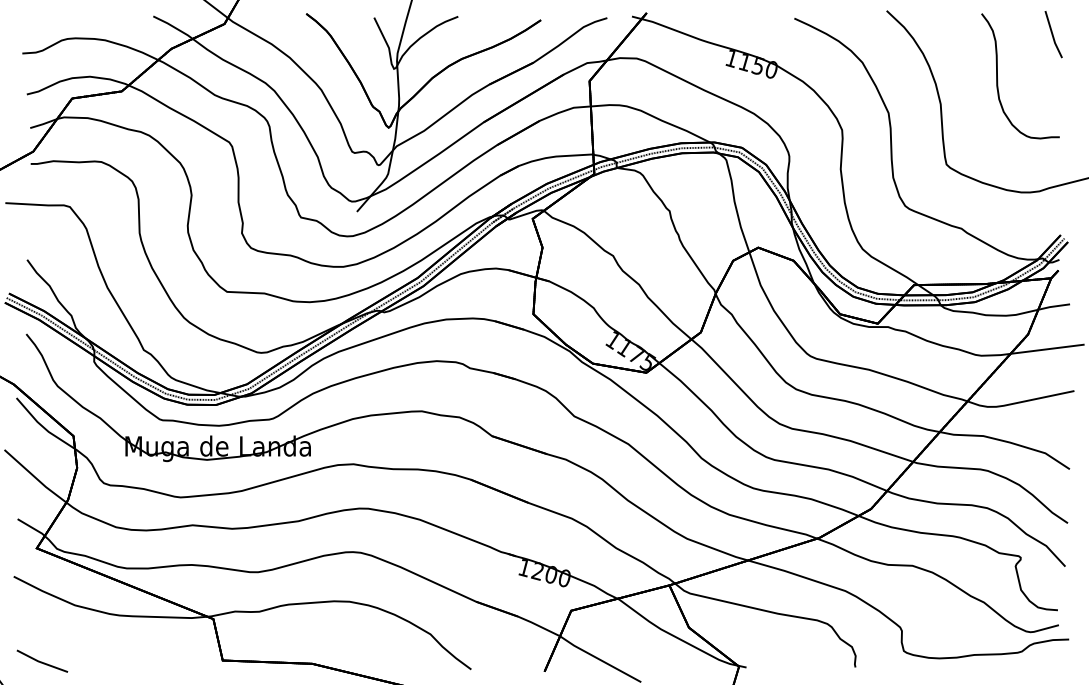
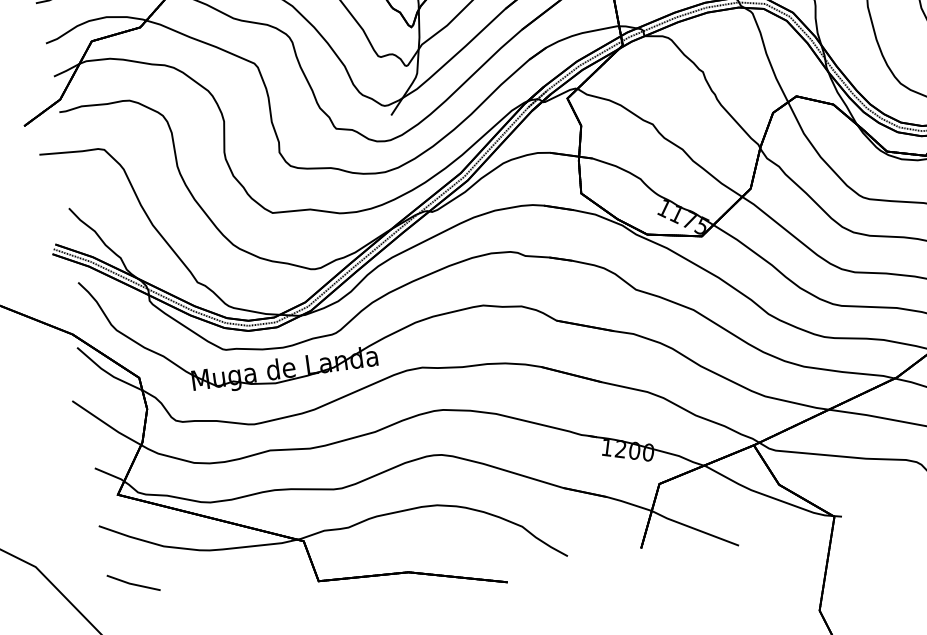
line: (42, 661) -> (133, 583), moved

